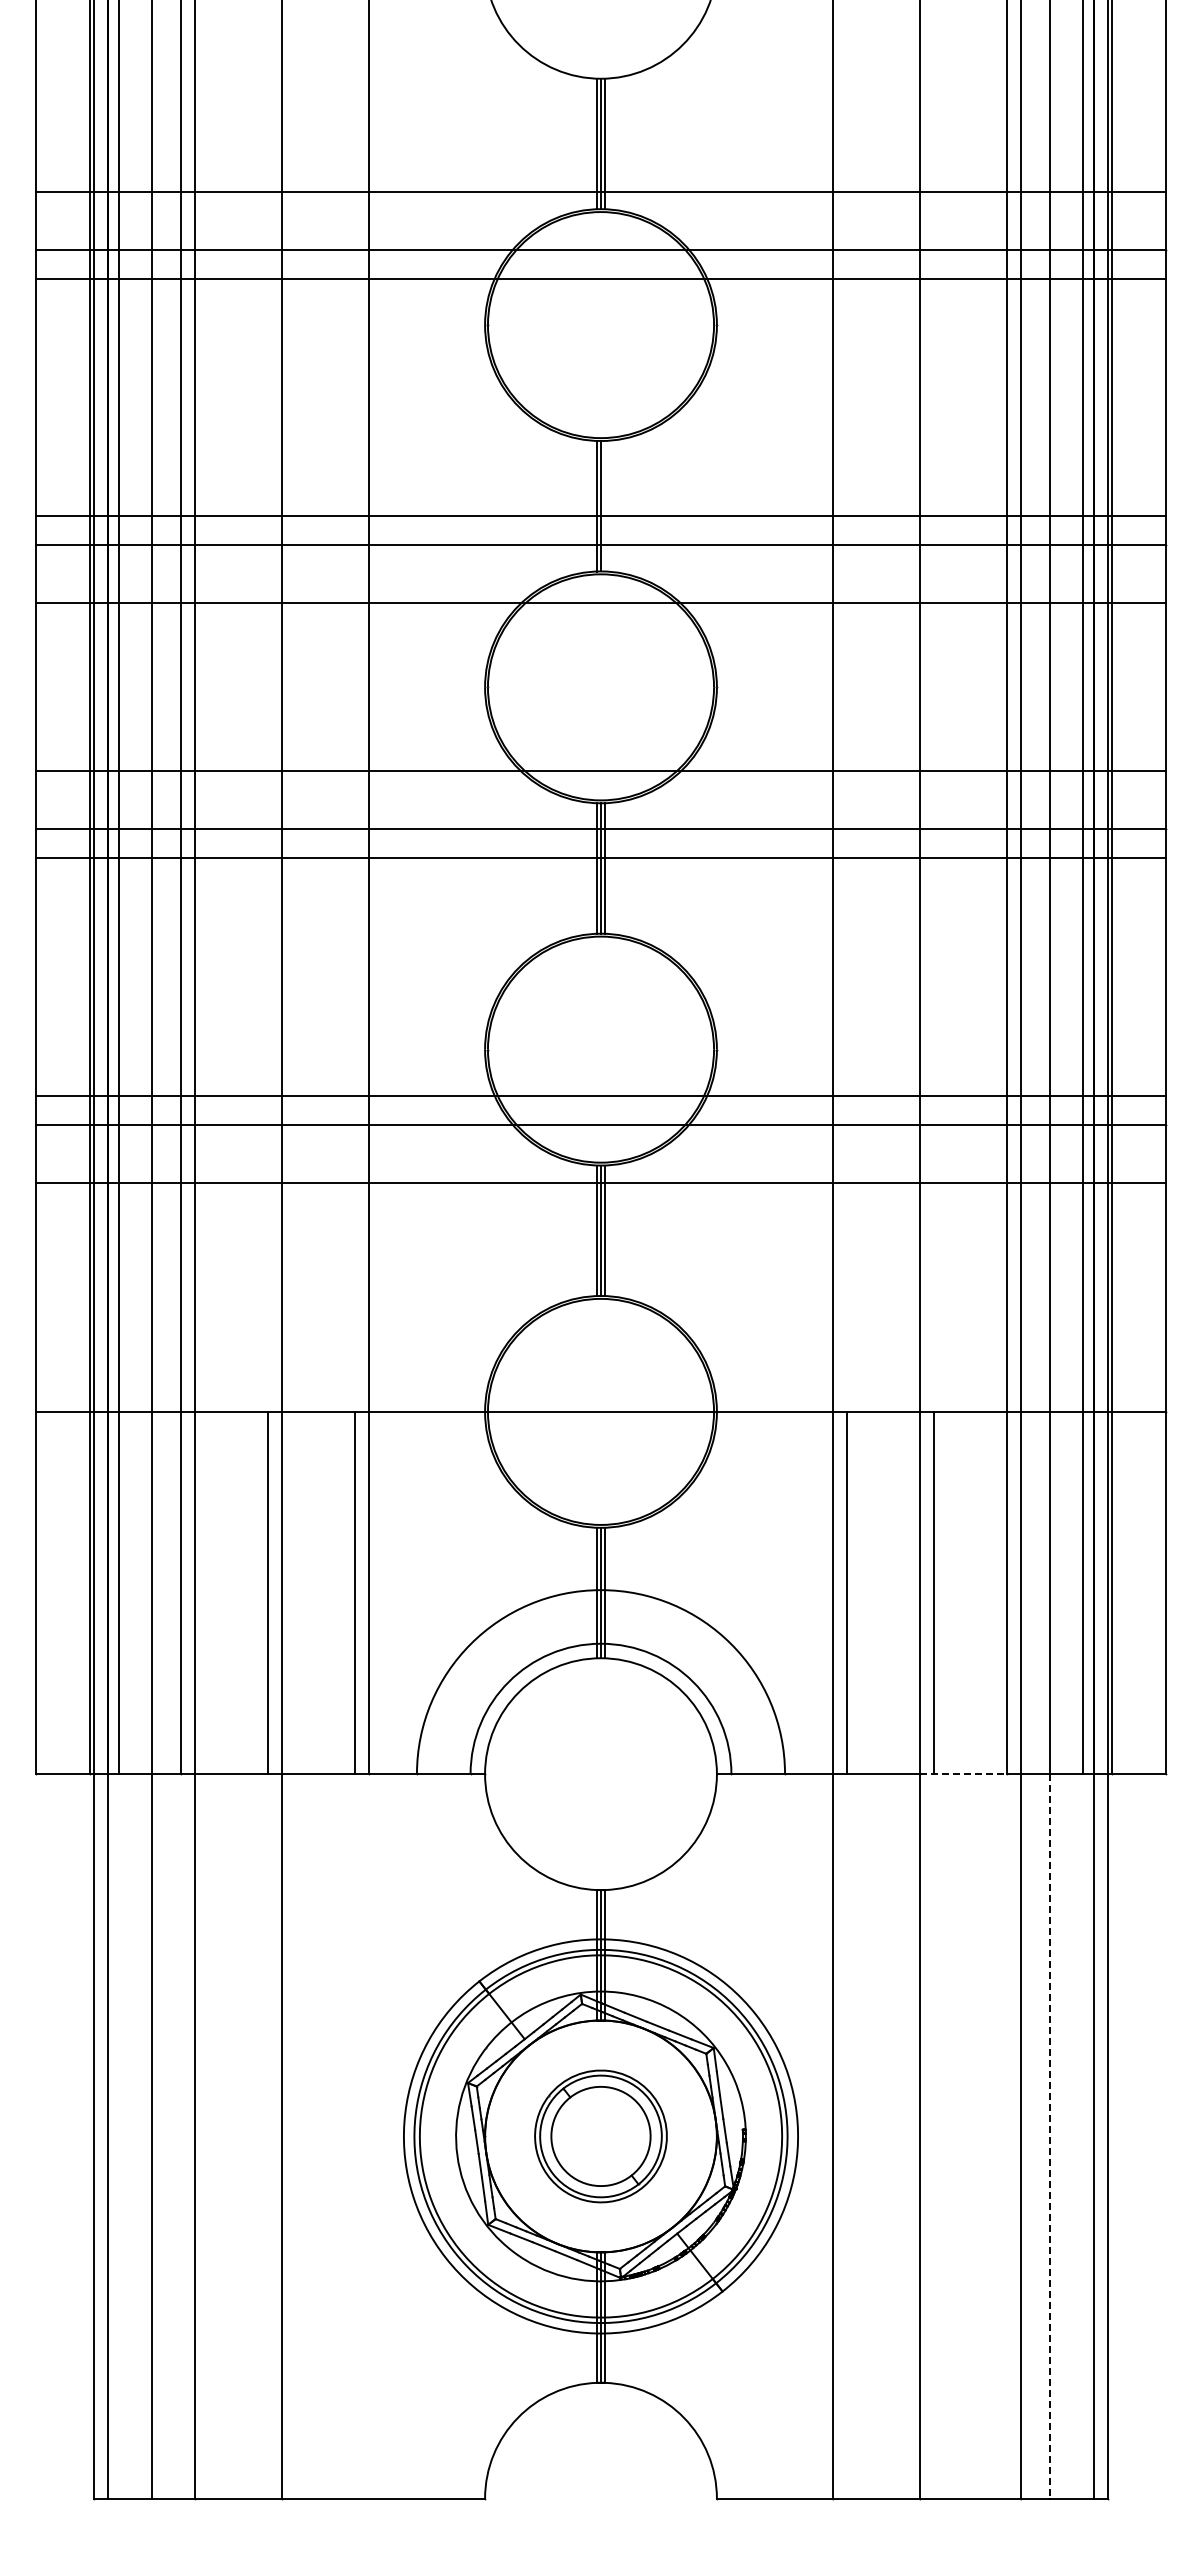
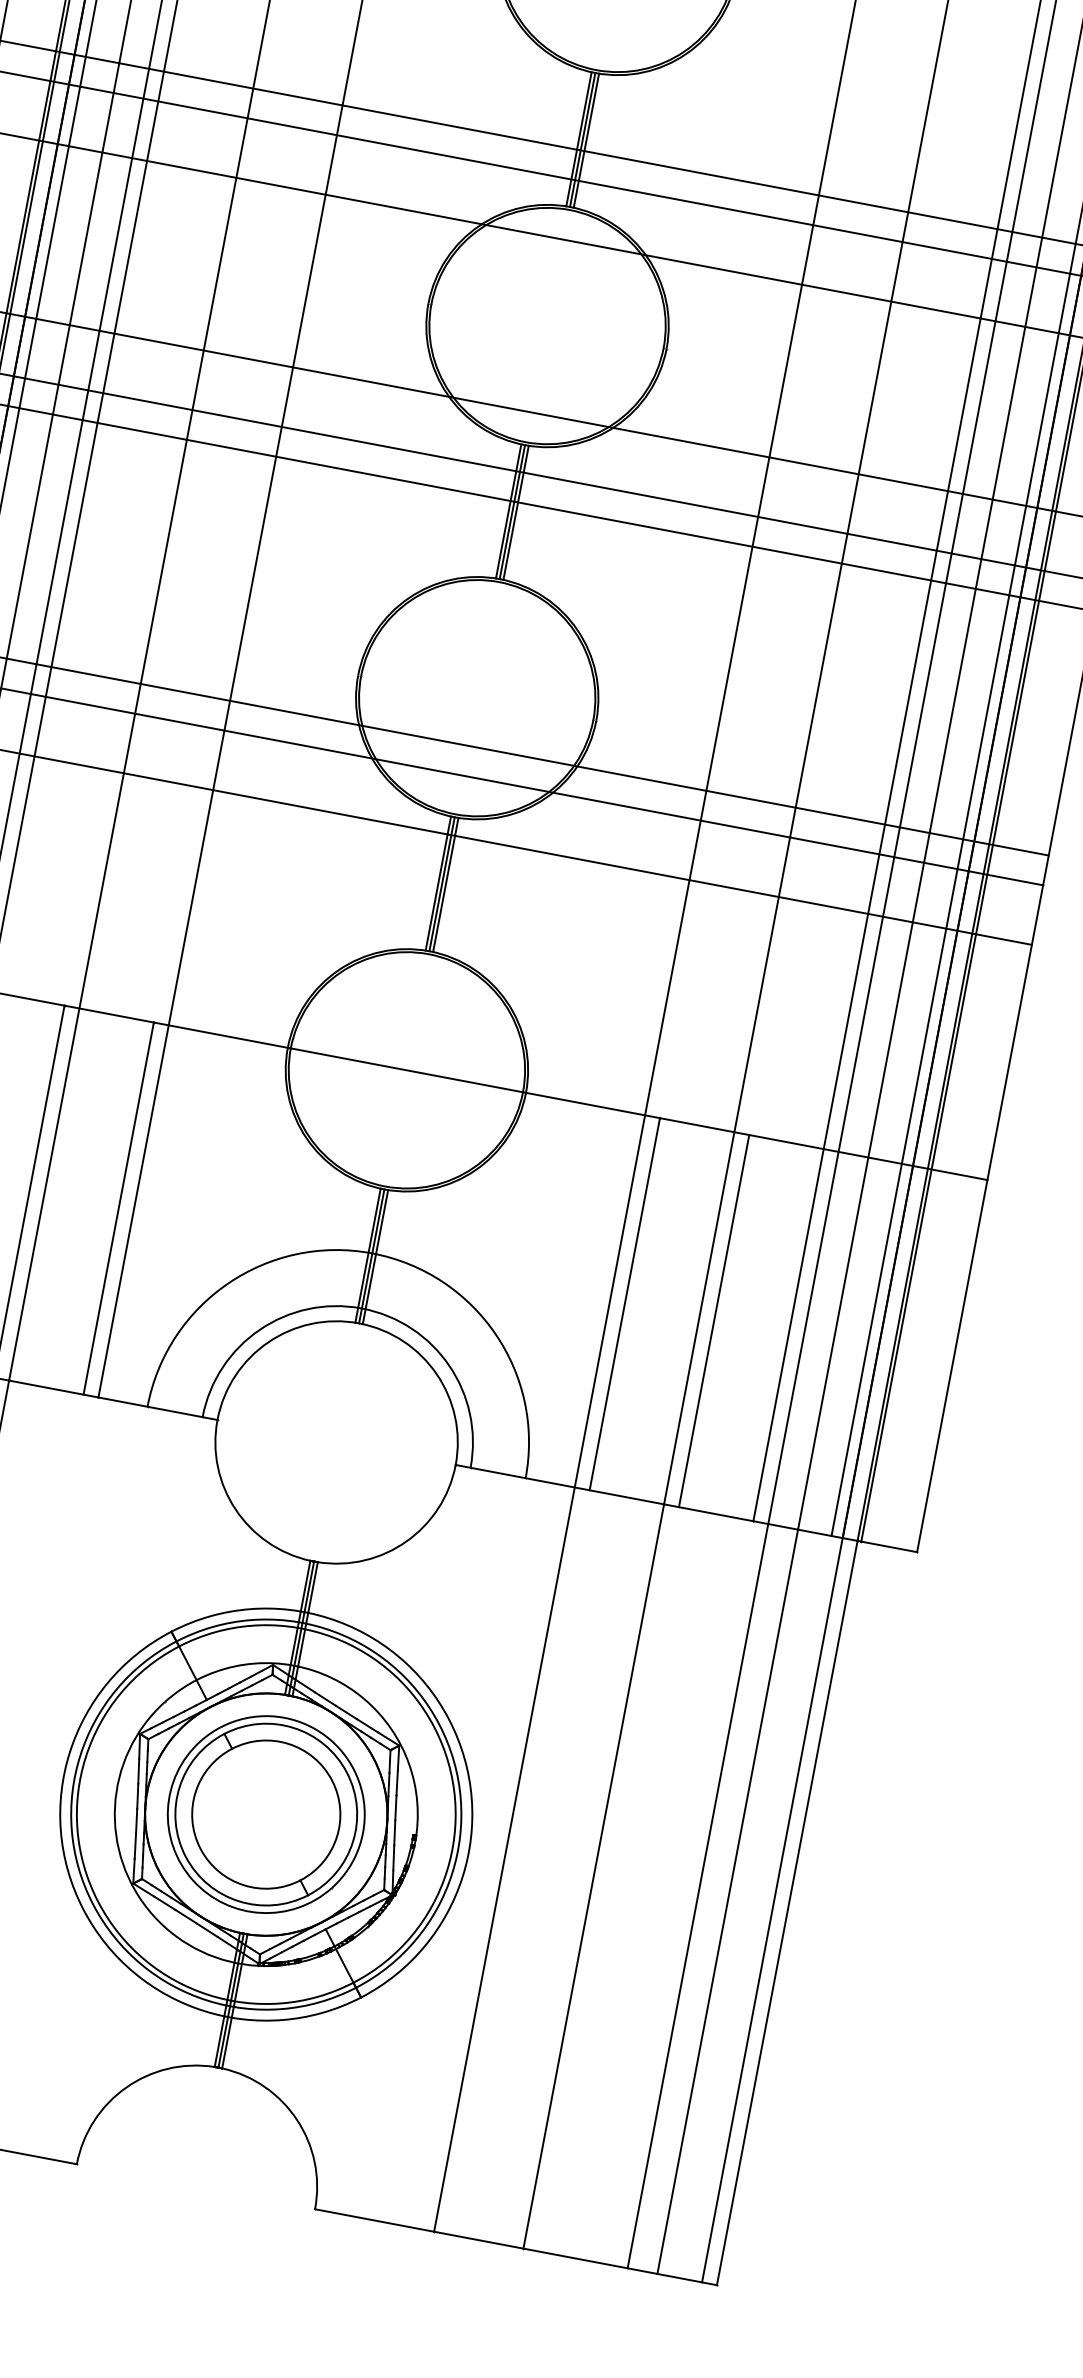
line: (604, 505) -> (586, 139), added
line: (963, 1774) -> (708, 1513), dashed -> solid
part: (600, 2136) -> (265, 1814), size x1.43
line: (1050, 2136) -> (728, 1901), dashed -> solid

